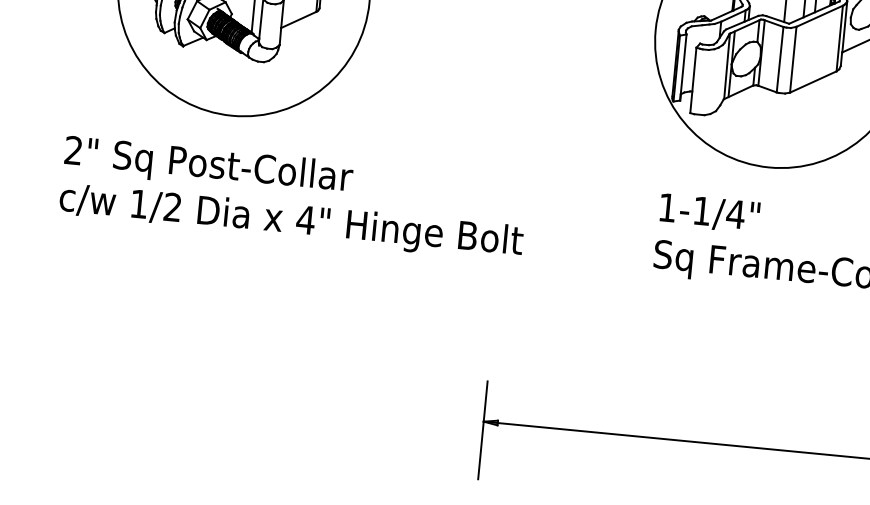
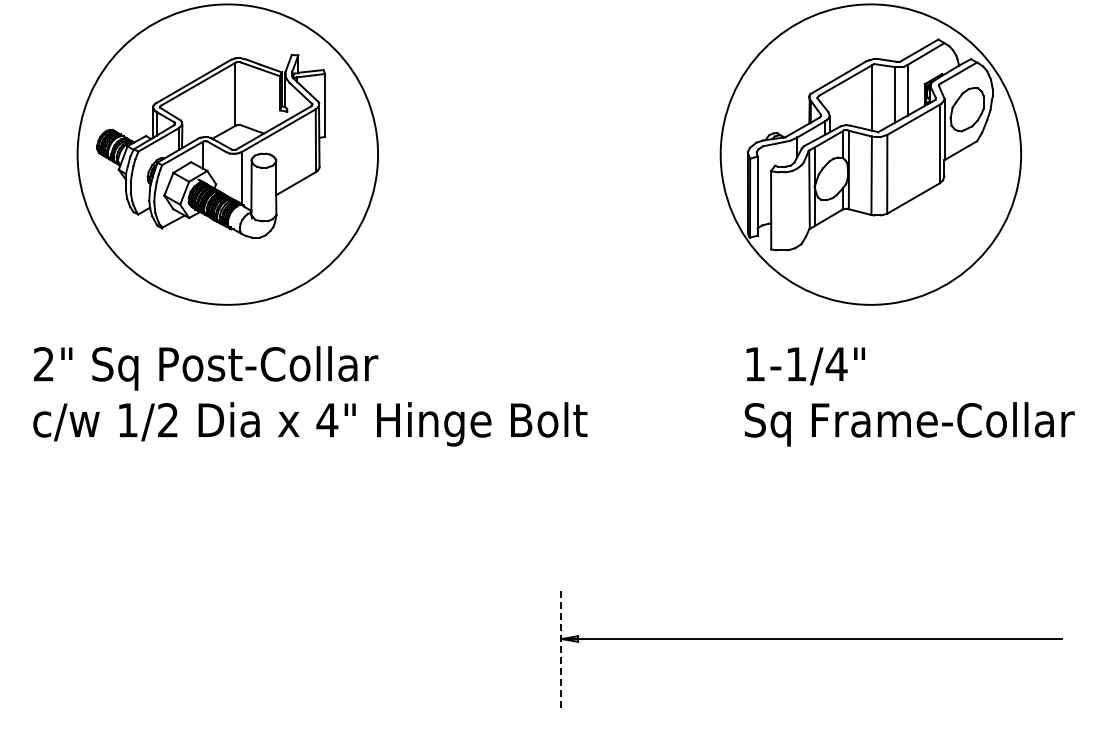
line: (482, 430) -> (561, 649), solid -> dashed

